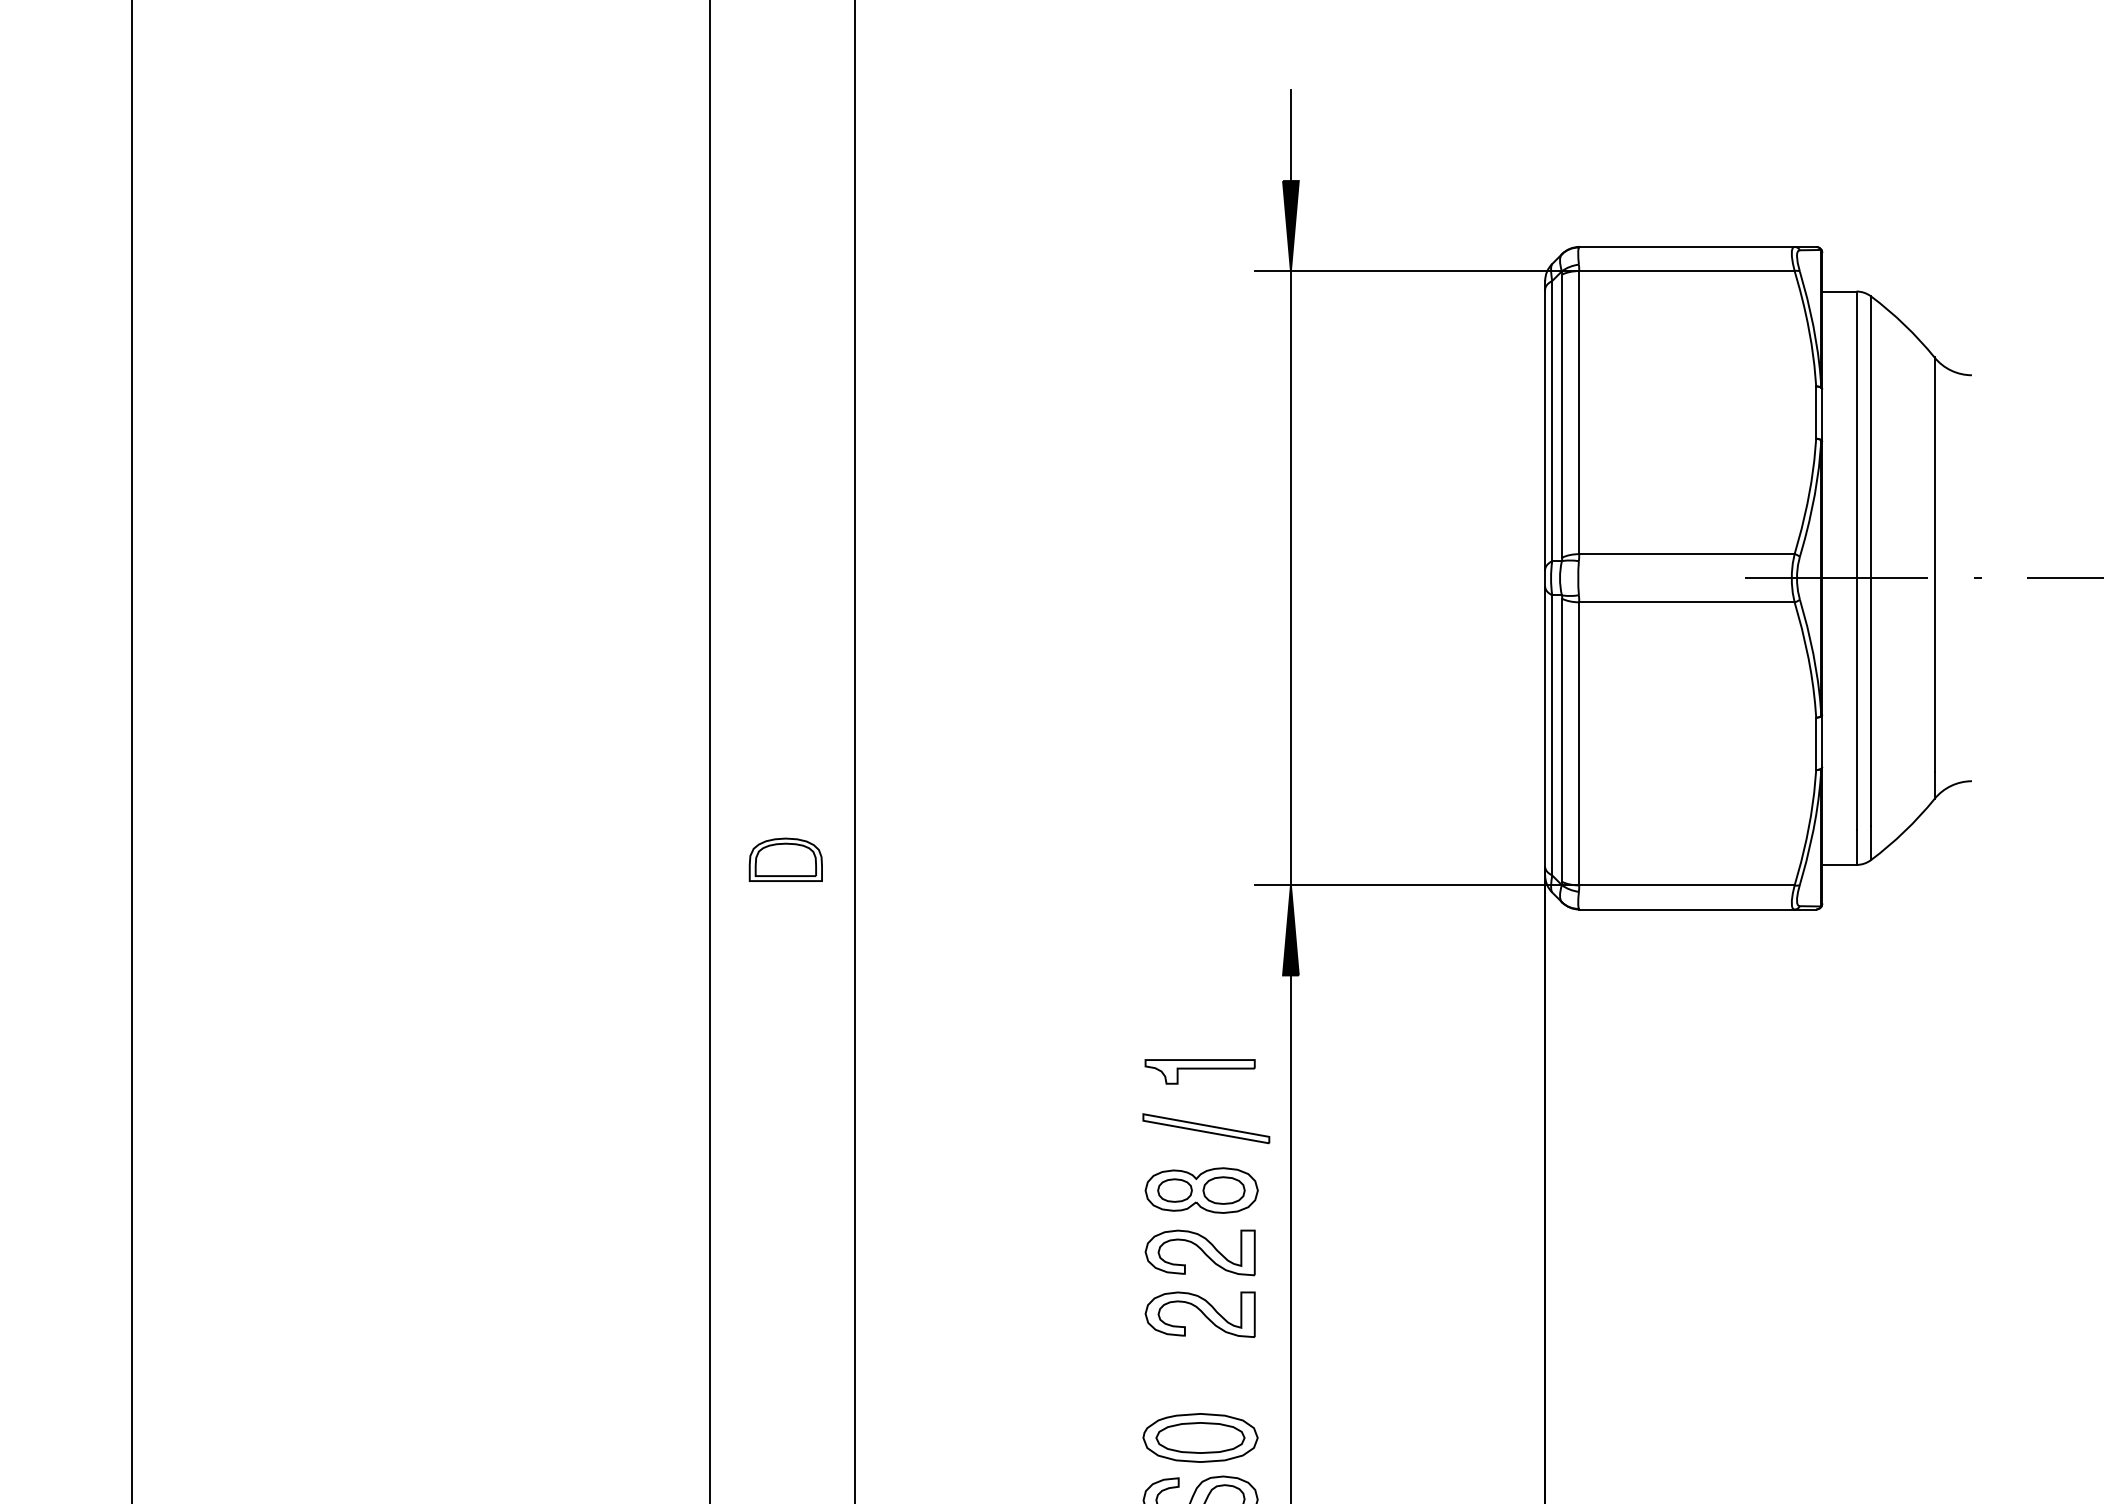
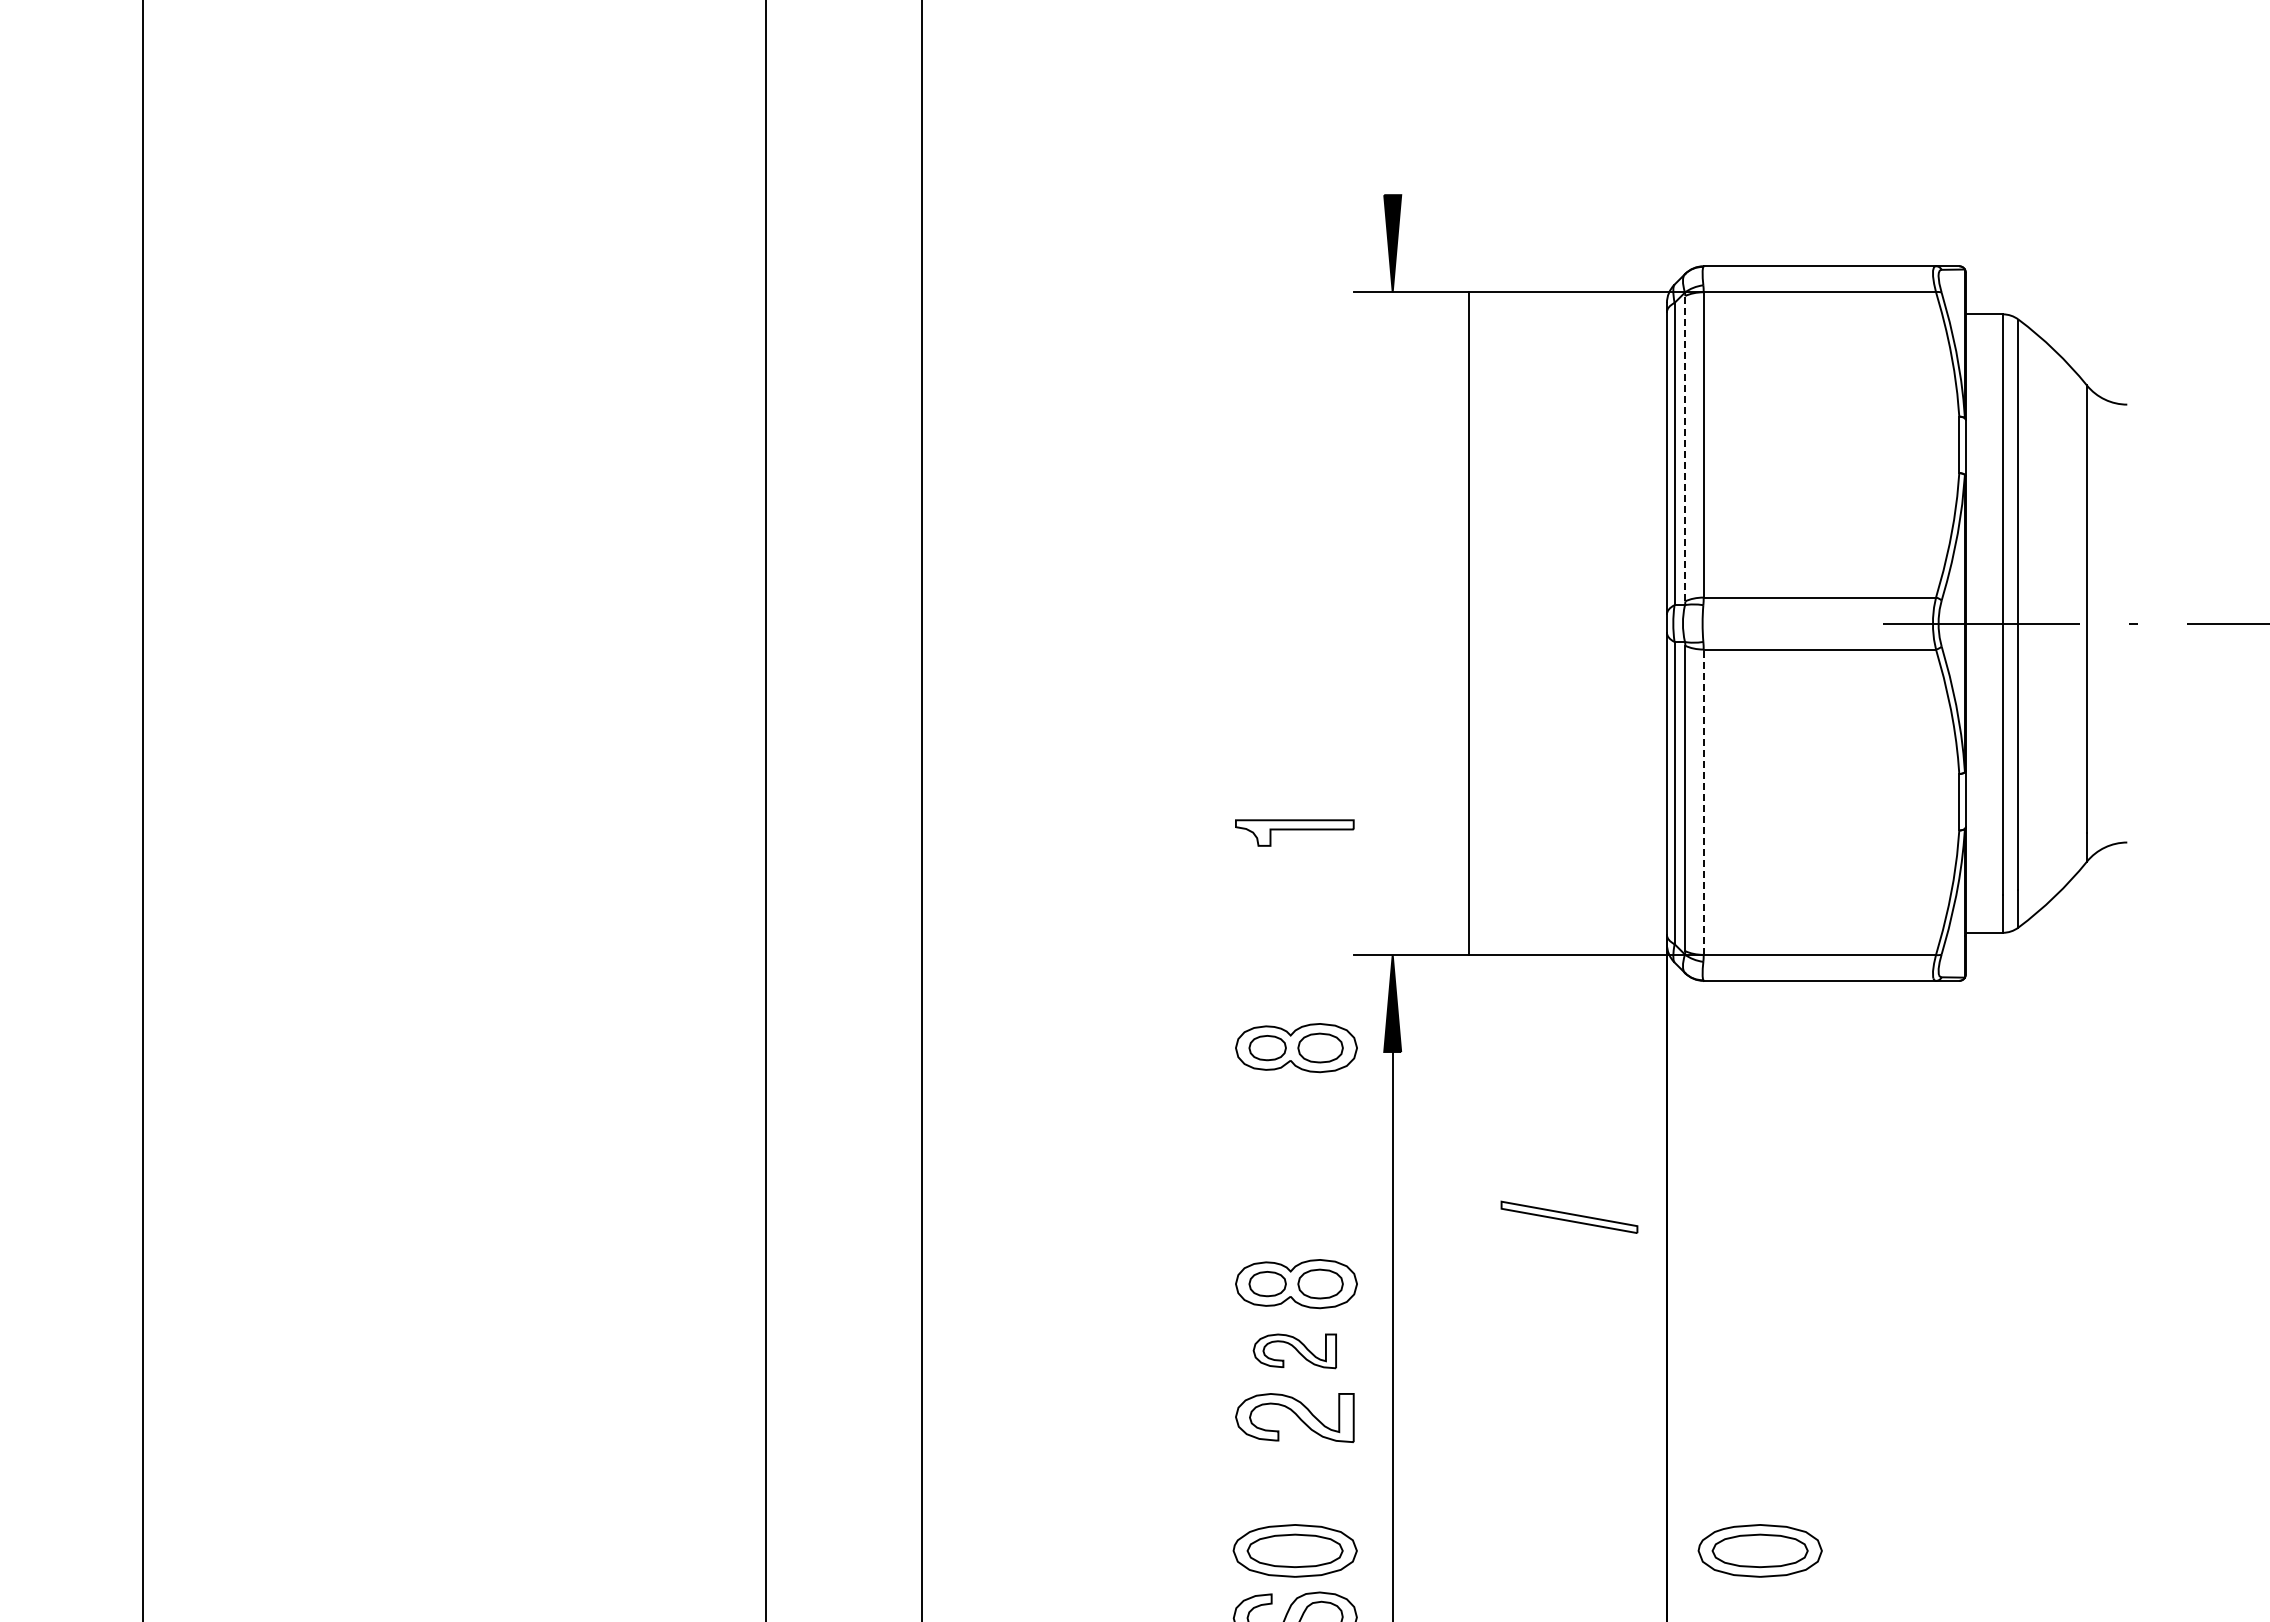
line: (1290, 135) -> (1392, 146), removed
line: (1562, 415) -> (1685, 448), solid -> dashed
line: (1290, 578) -> (1468, 623), moved
line: (1579, 744) -> (1703, 802), solid -> dashed
part: (785, 860) -> (847, 927), removed
part: (1201, 972) -> (1296, 1048), added
part: (1199, 1071) -> (1294, 832), moved
part: (1206, 1127) -> (1569, 1216), moved
part: (1199, 1253) -> (1294, 1351), size x0.7
part: (1630, 1437) -> (1759, 1550), added

